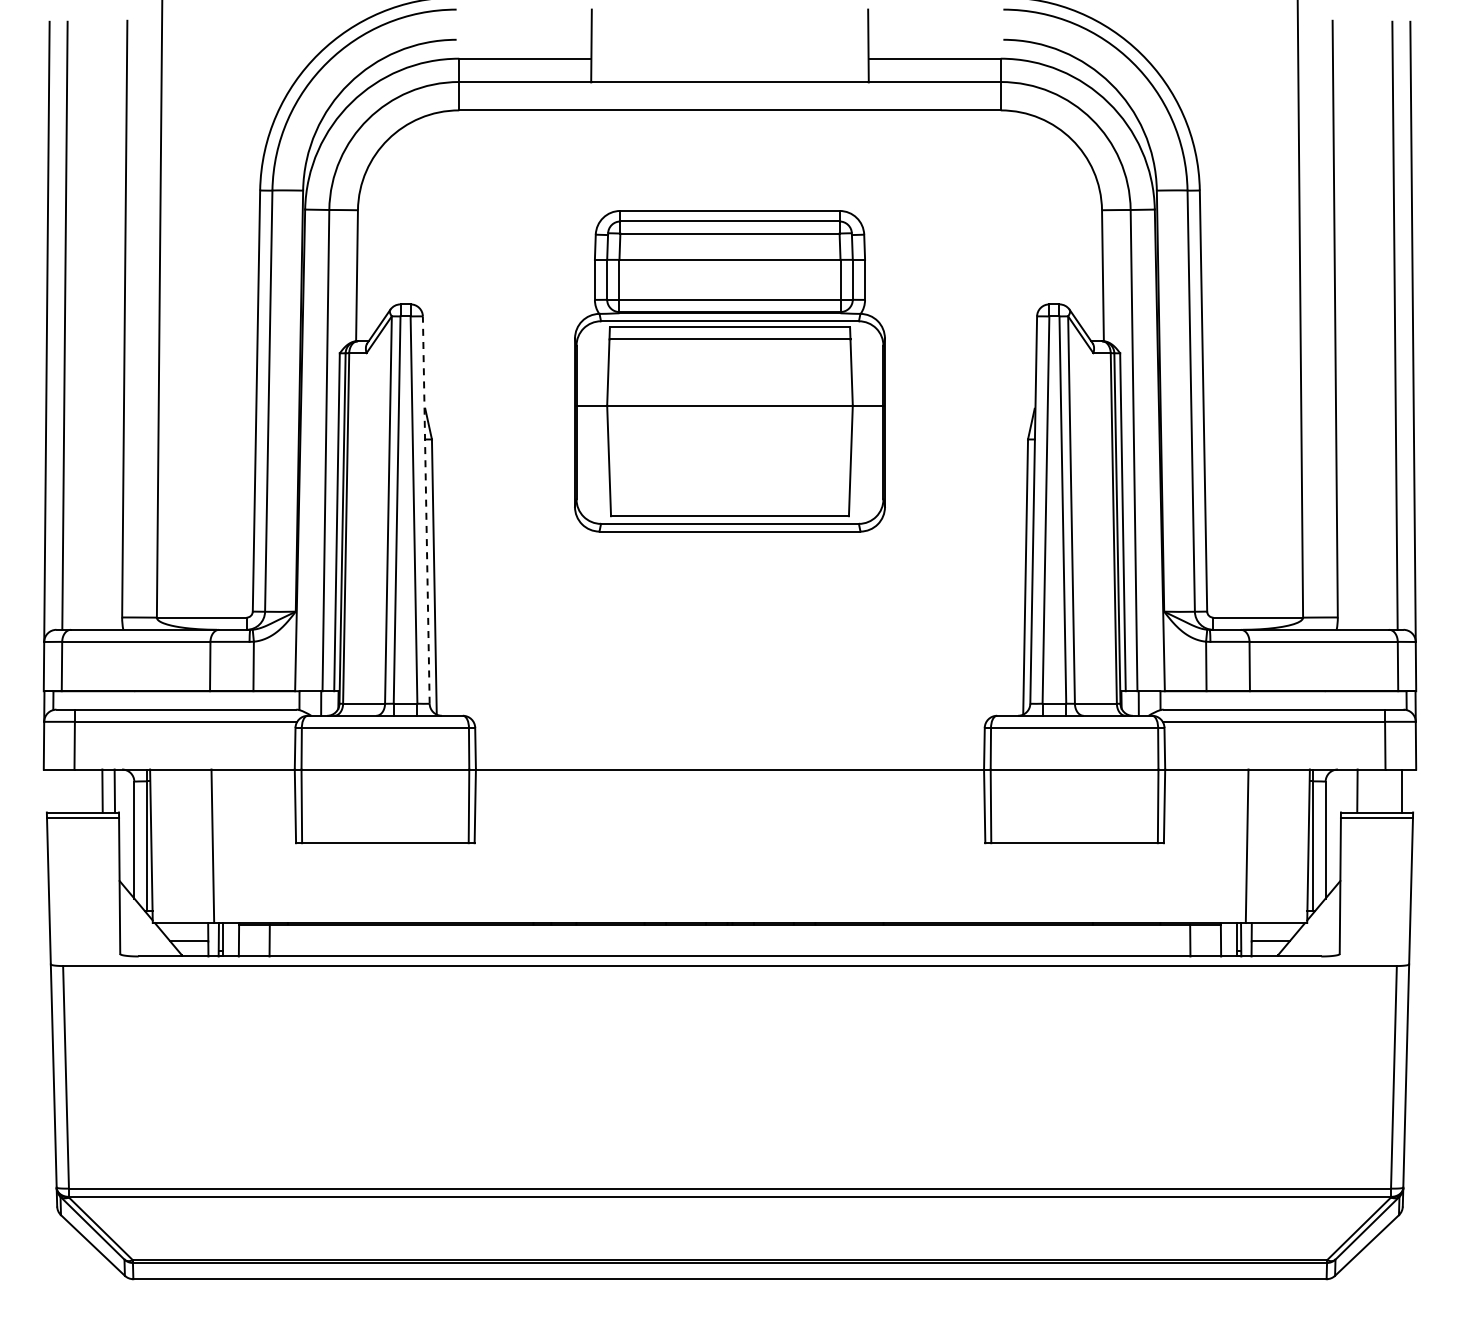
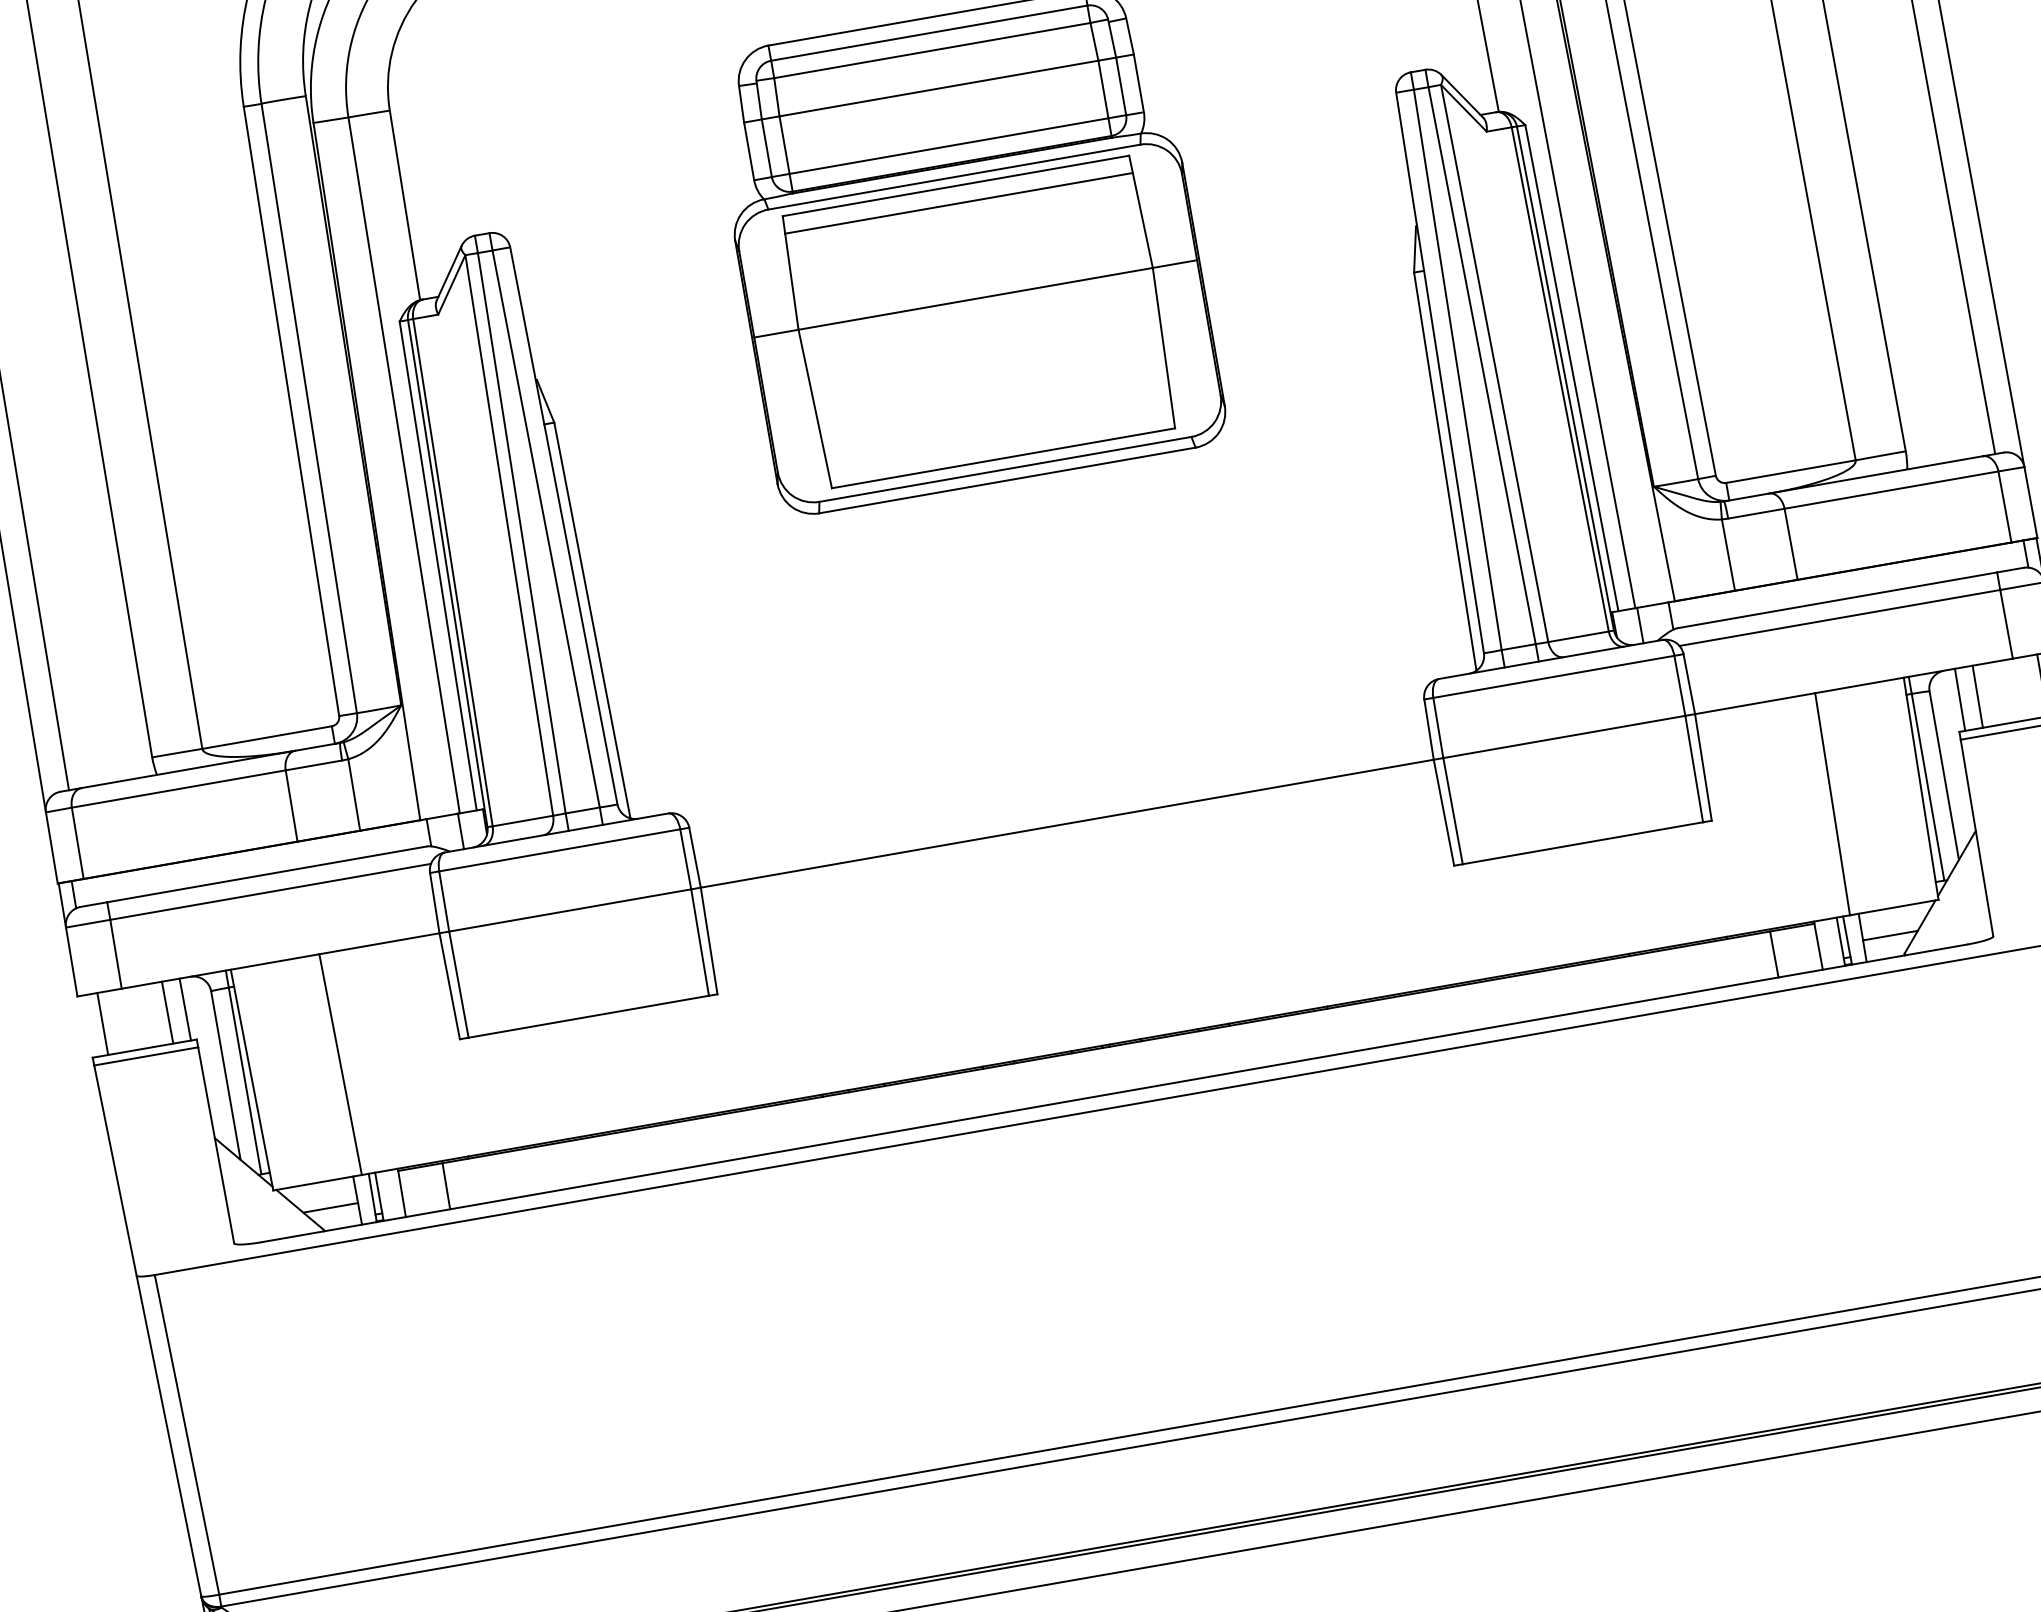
line: (426, 510) -> (564, 526), dashed -> solid
line: (57, 790) -> (102, 1023), added
line: (1344, 790) -> (1958, 699), added

